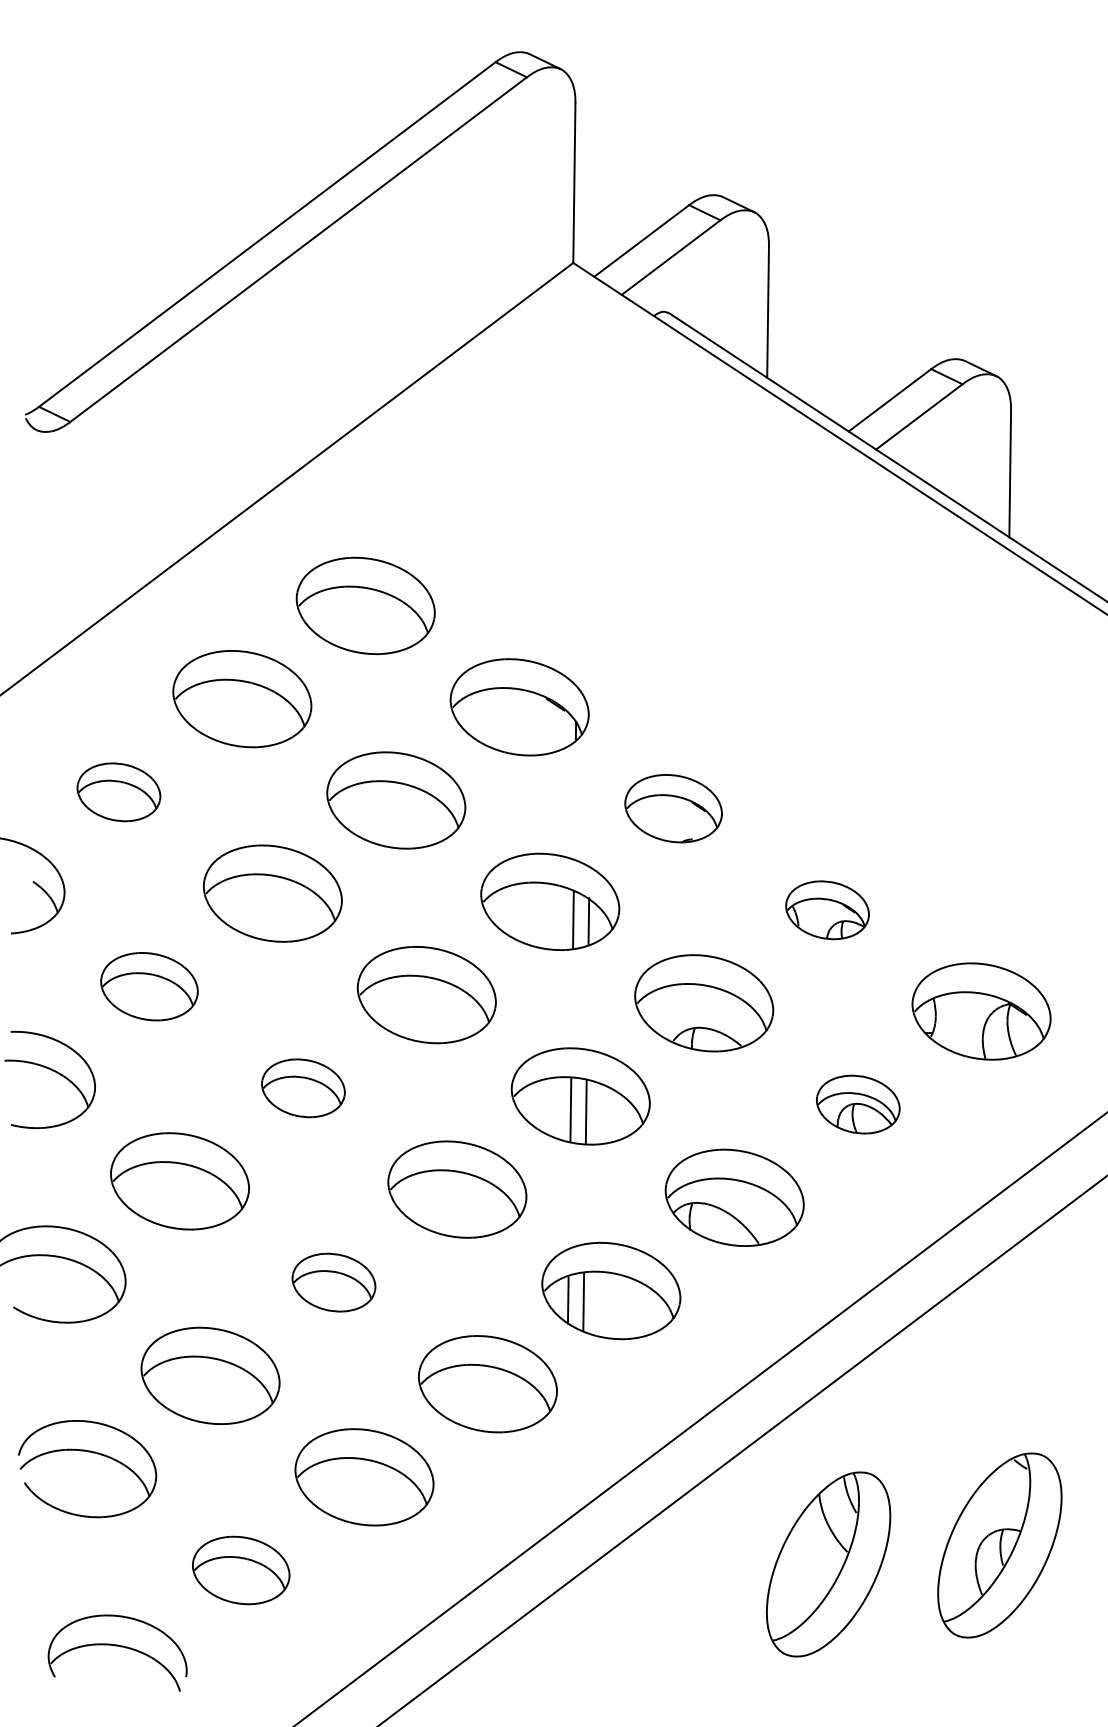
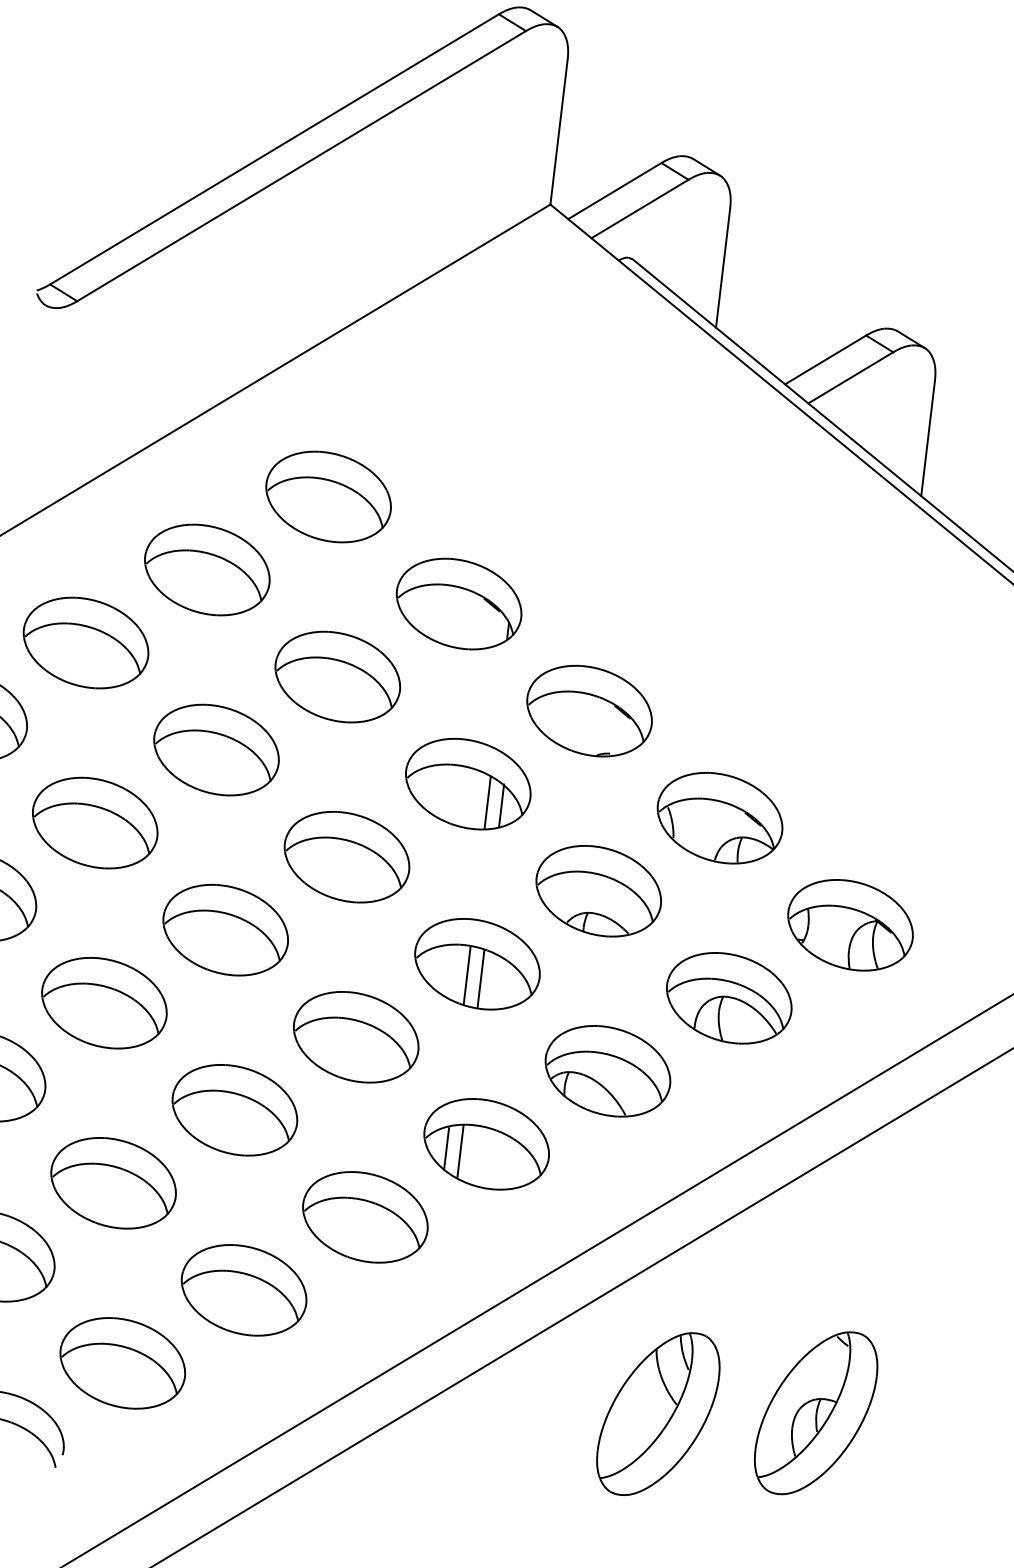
part: (118, 792) -> (85, 643), size x1.67
part: (673, 808) -> (589, 710), size x1.43
part: (827, 910) -> (719, 818), size x1.67
part: (149, 986) -> (95, 822), size x1.43
part: (303, 1088) -> (225, 930), size x1.67
part: (858, 1104) -> (729, 998), size x1.67
part: (333, 1282) -> (234, 1109), size x1.67
part: (241, 1570) -> (123, 1363), size x1.43

